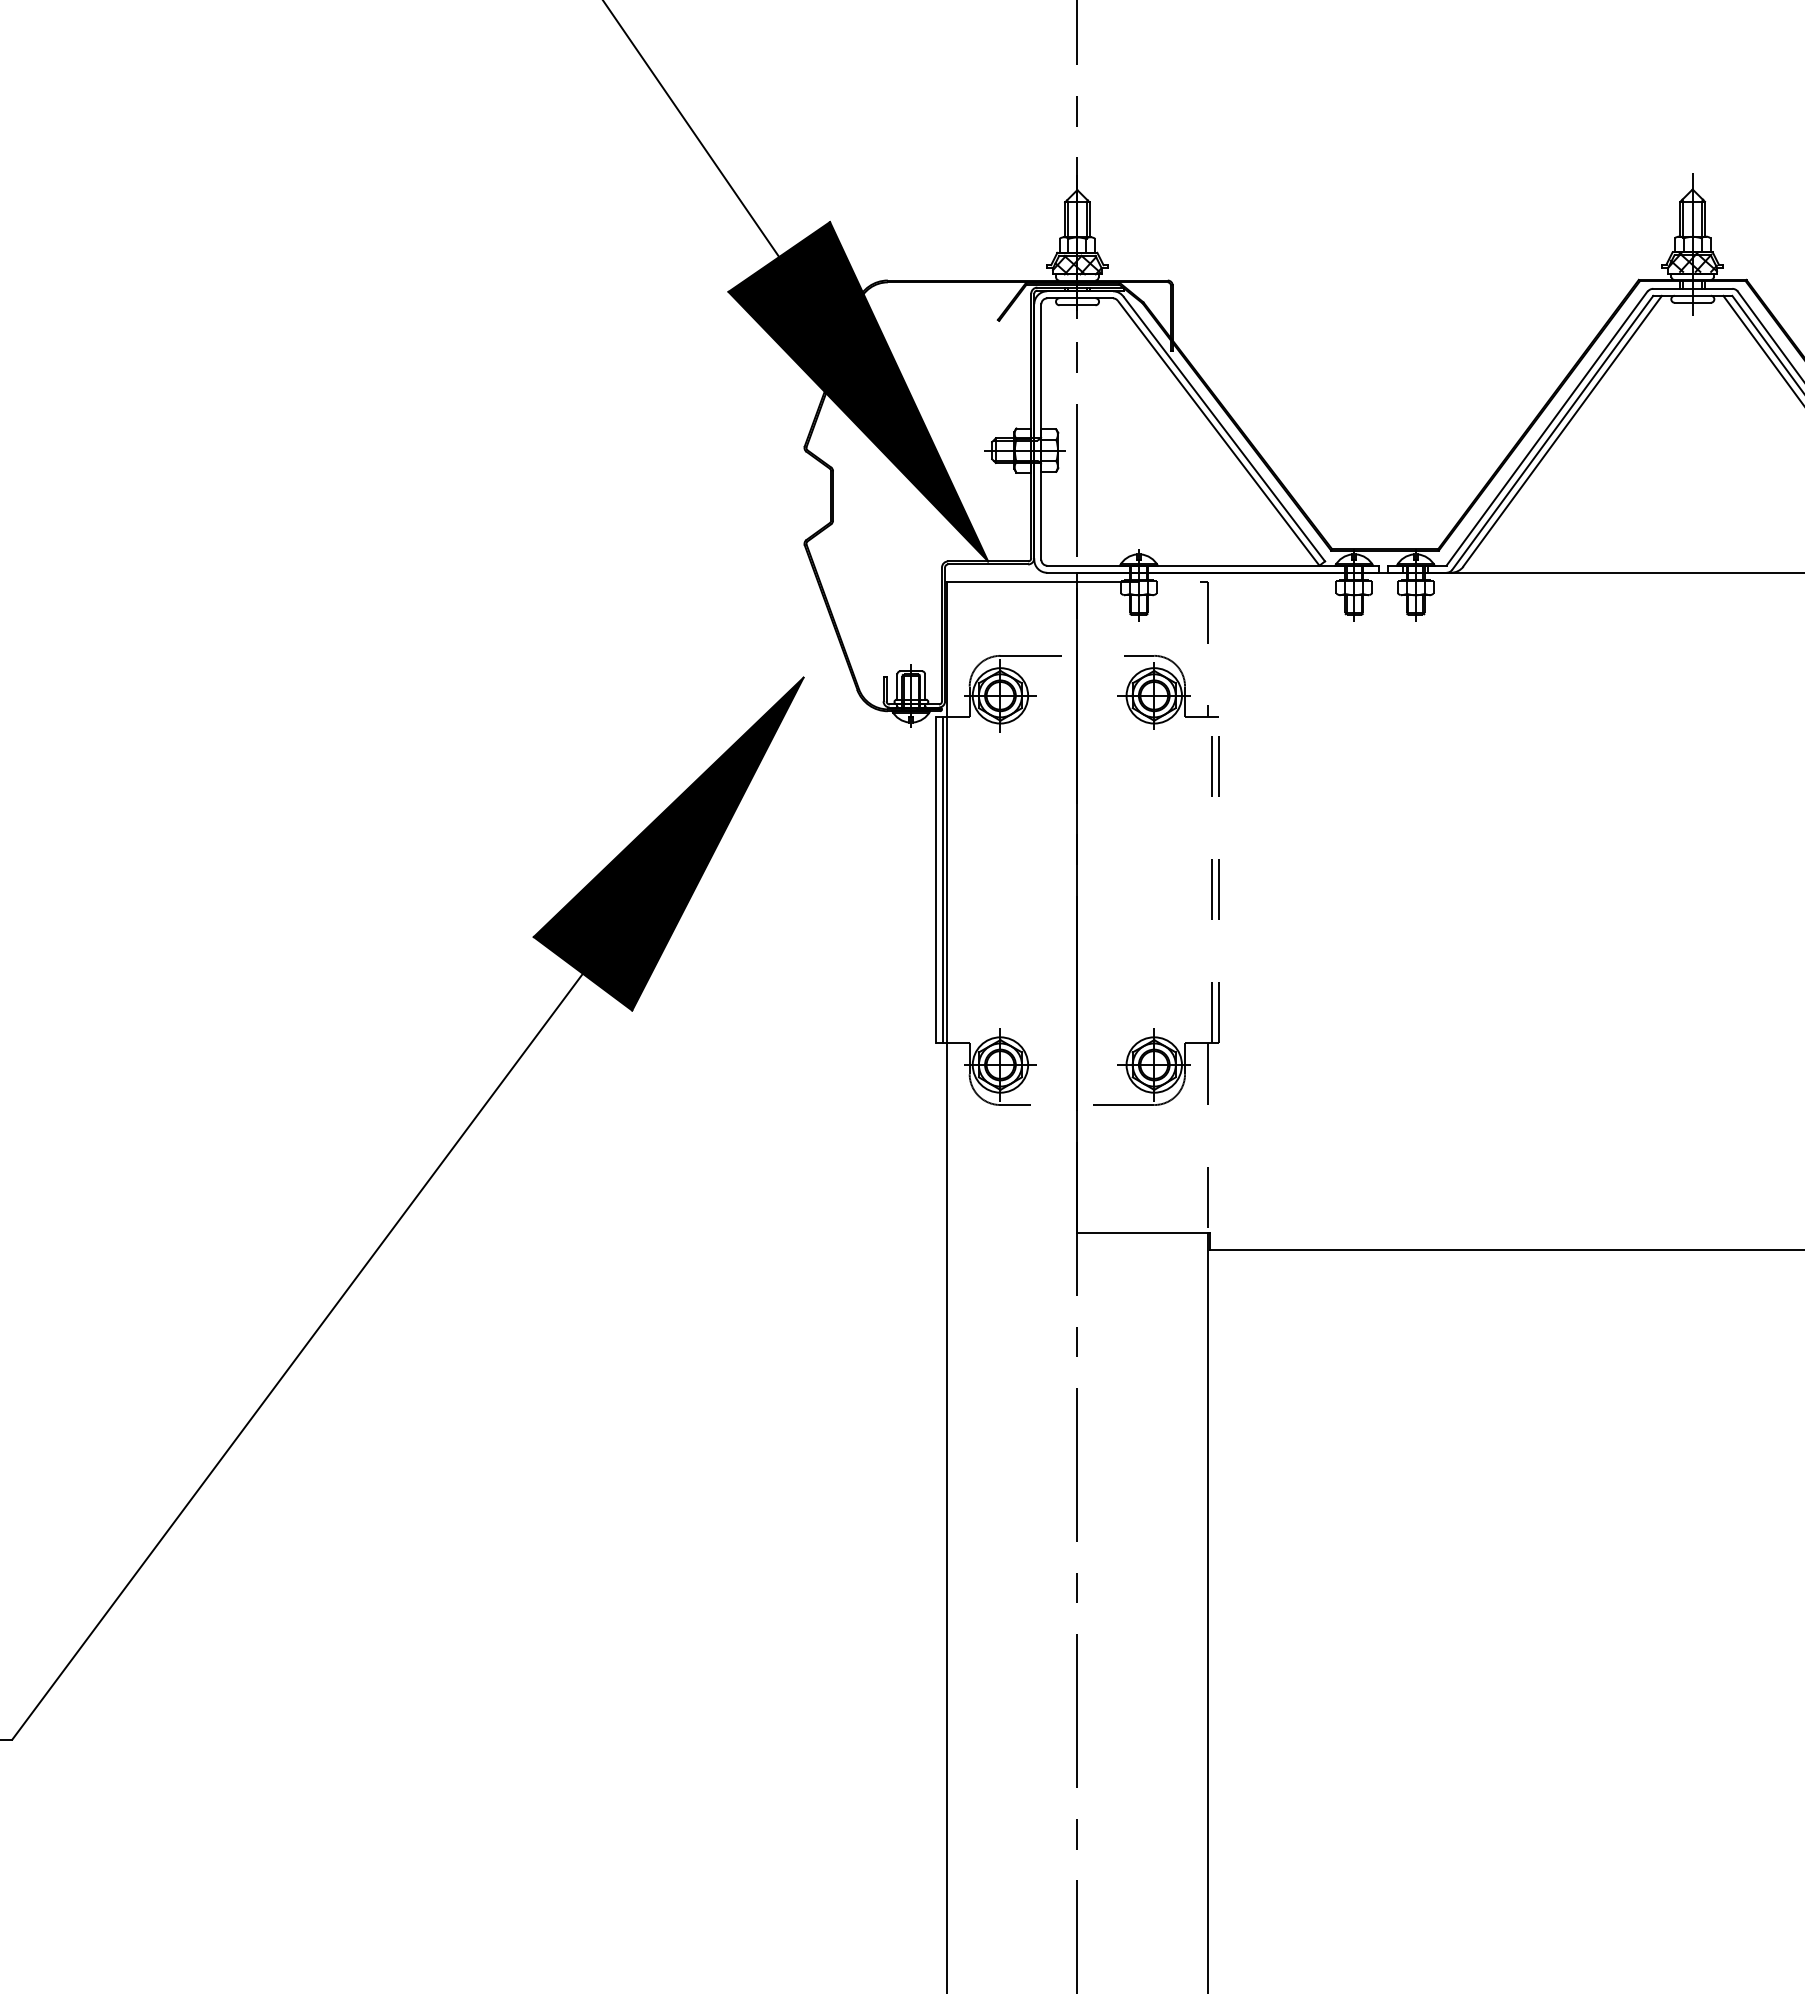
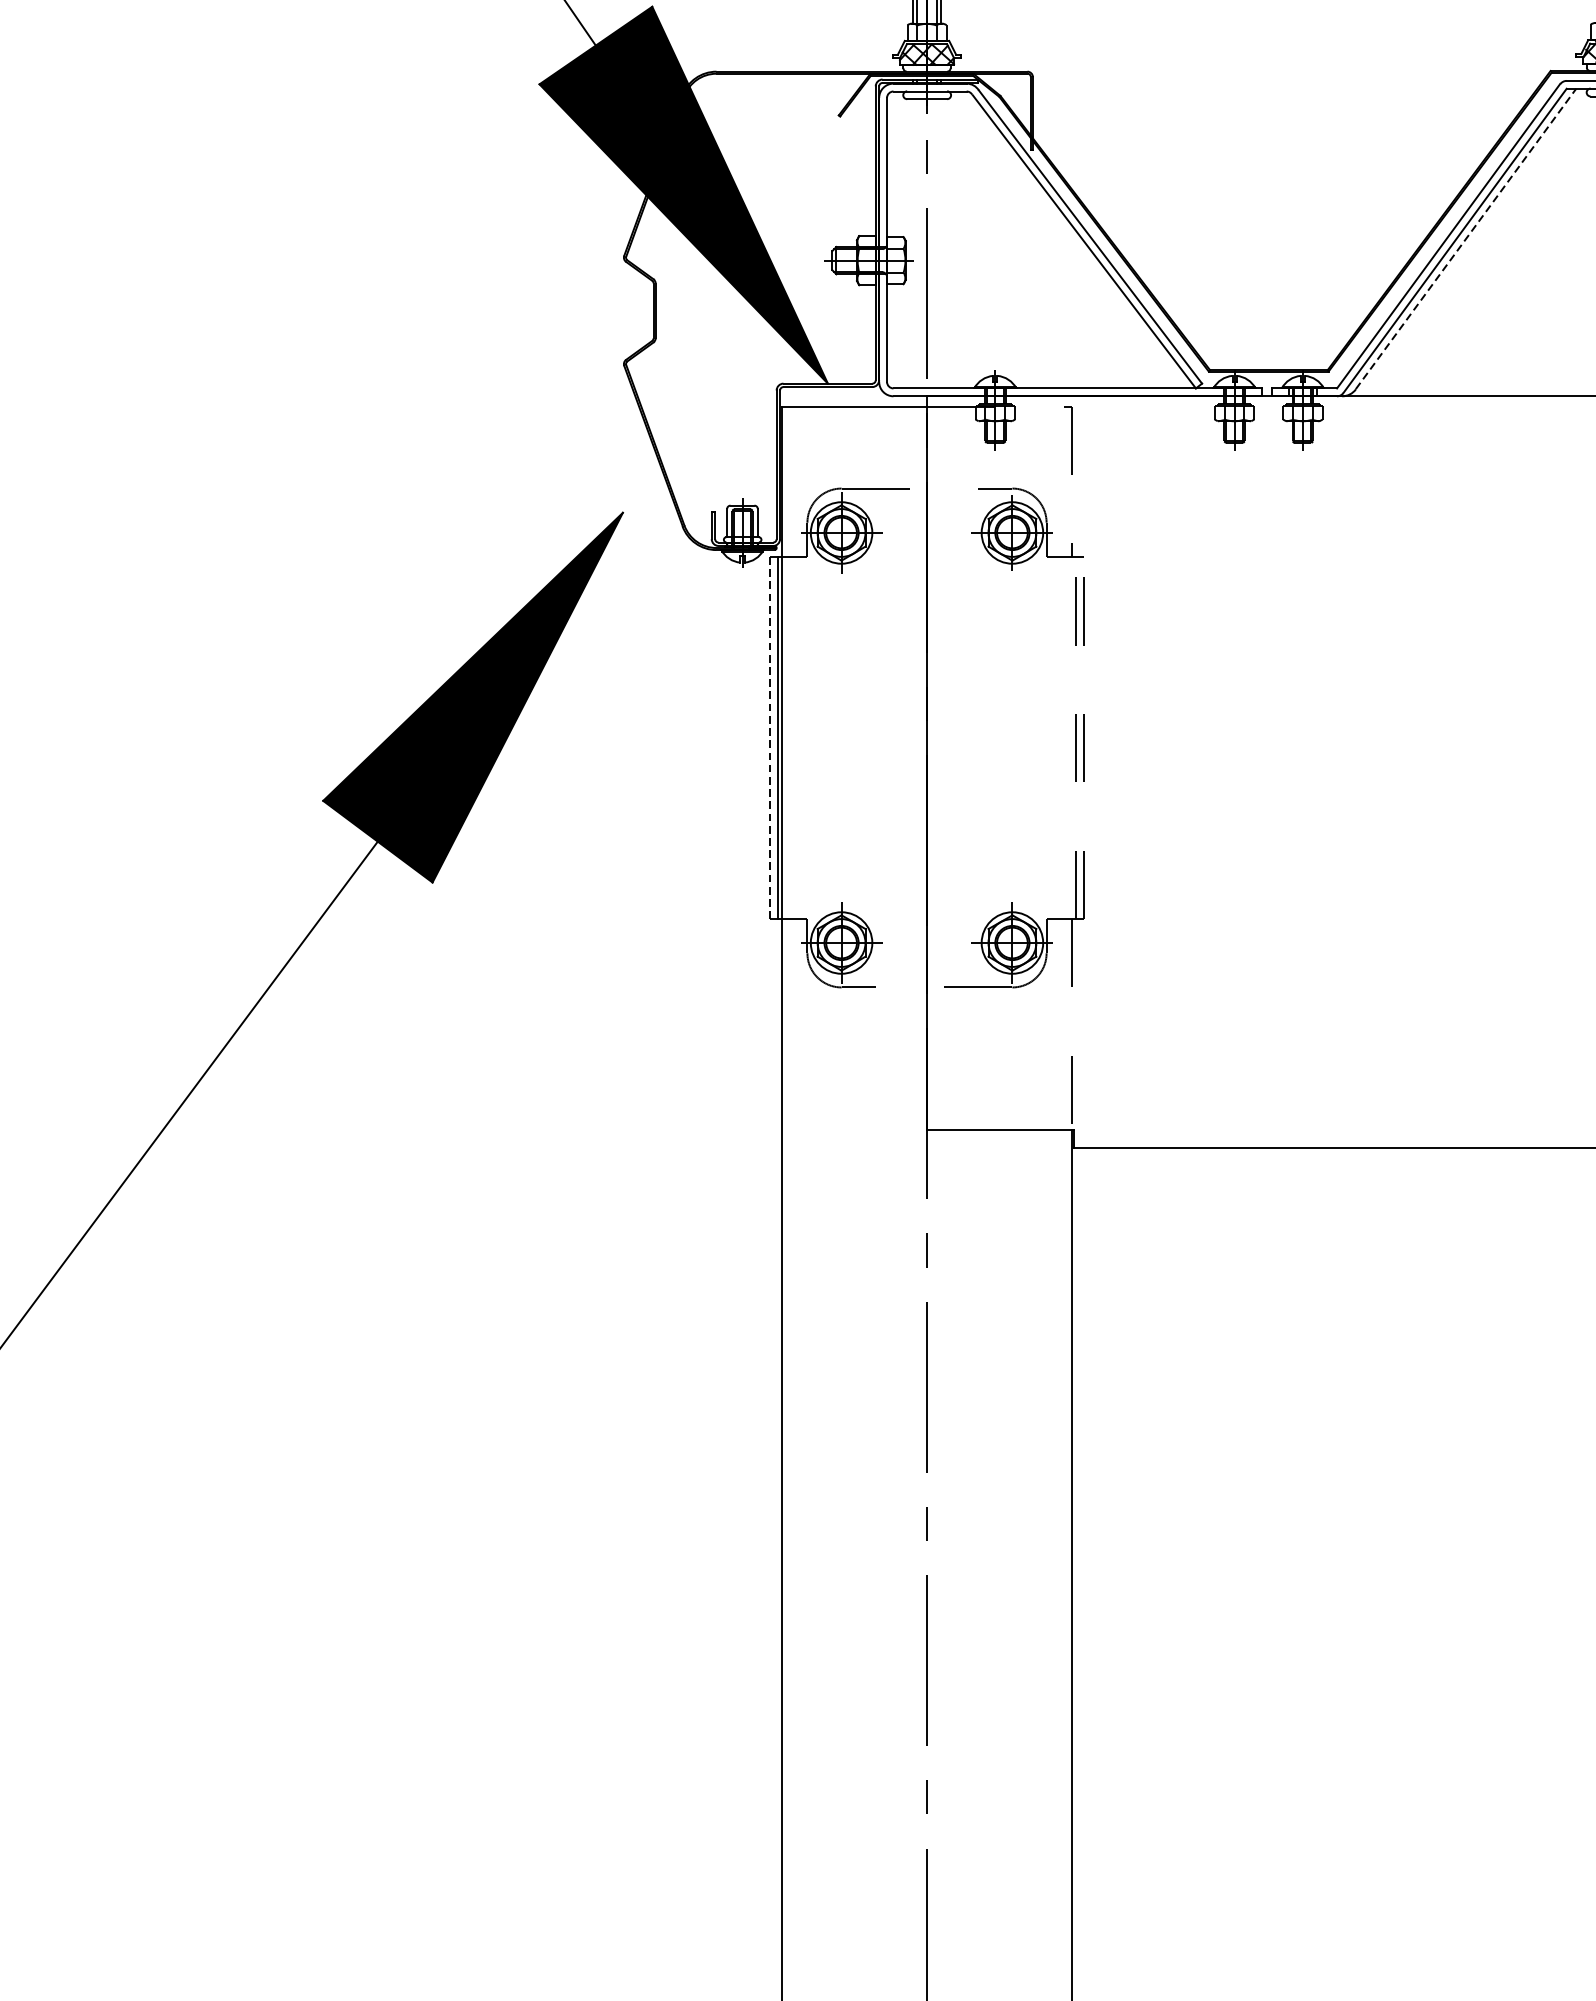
line: (1562, 431) -> (1465, 239), solid -> dashed
line: (935, 879) -> (769, 736), solid -> dashed

